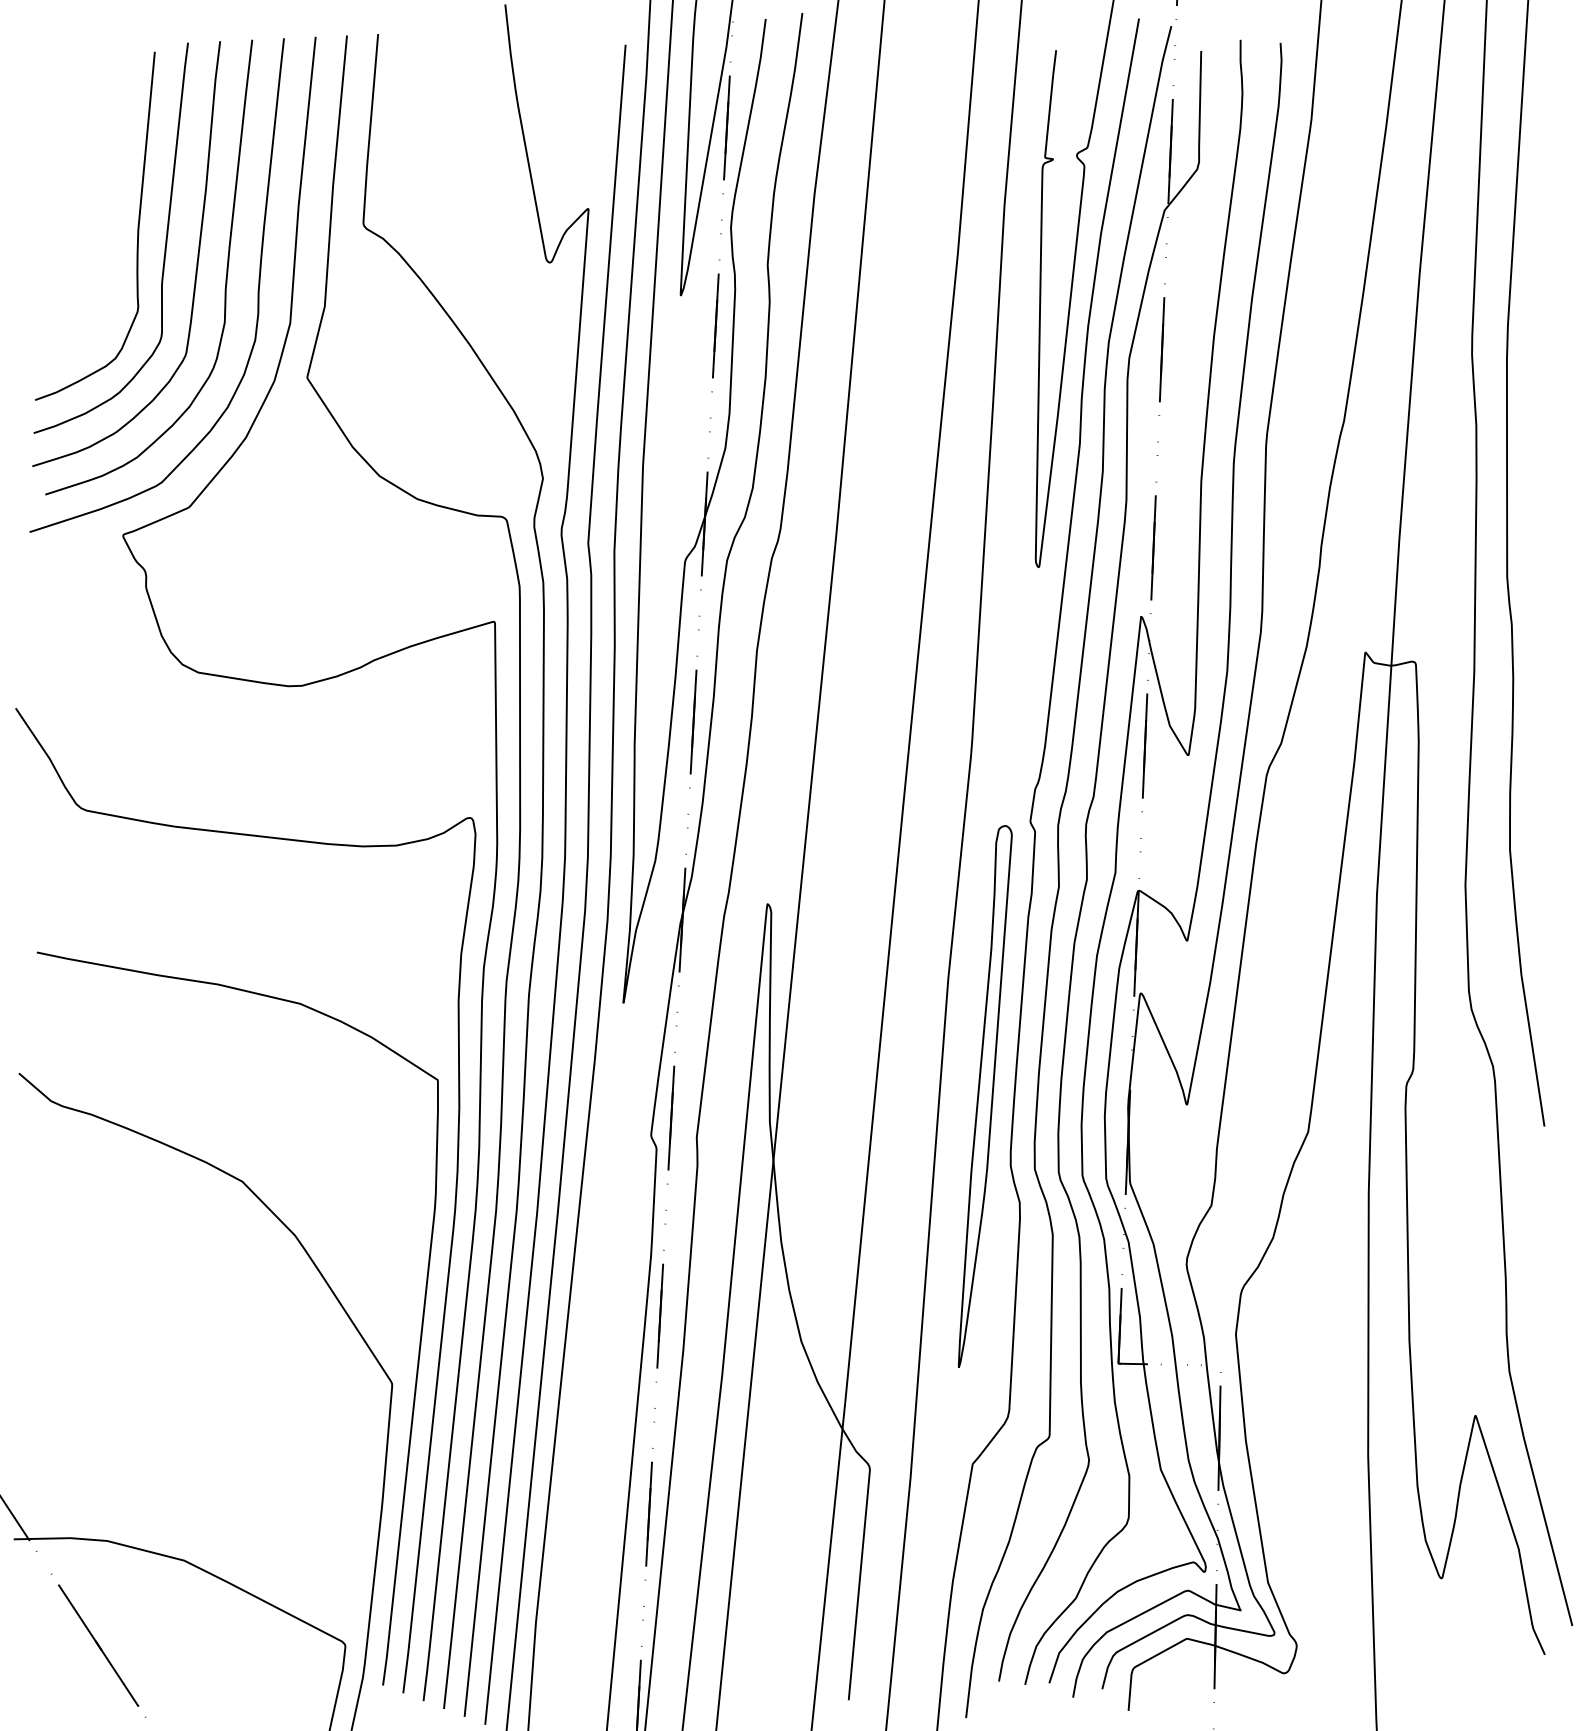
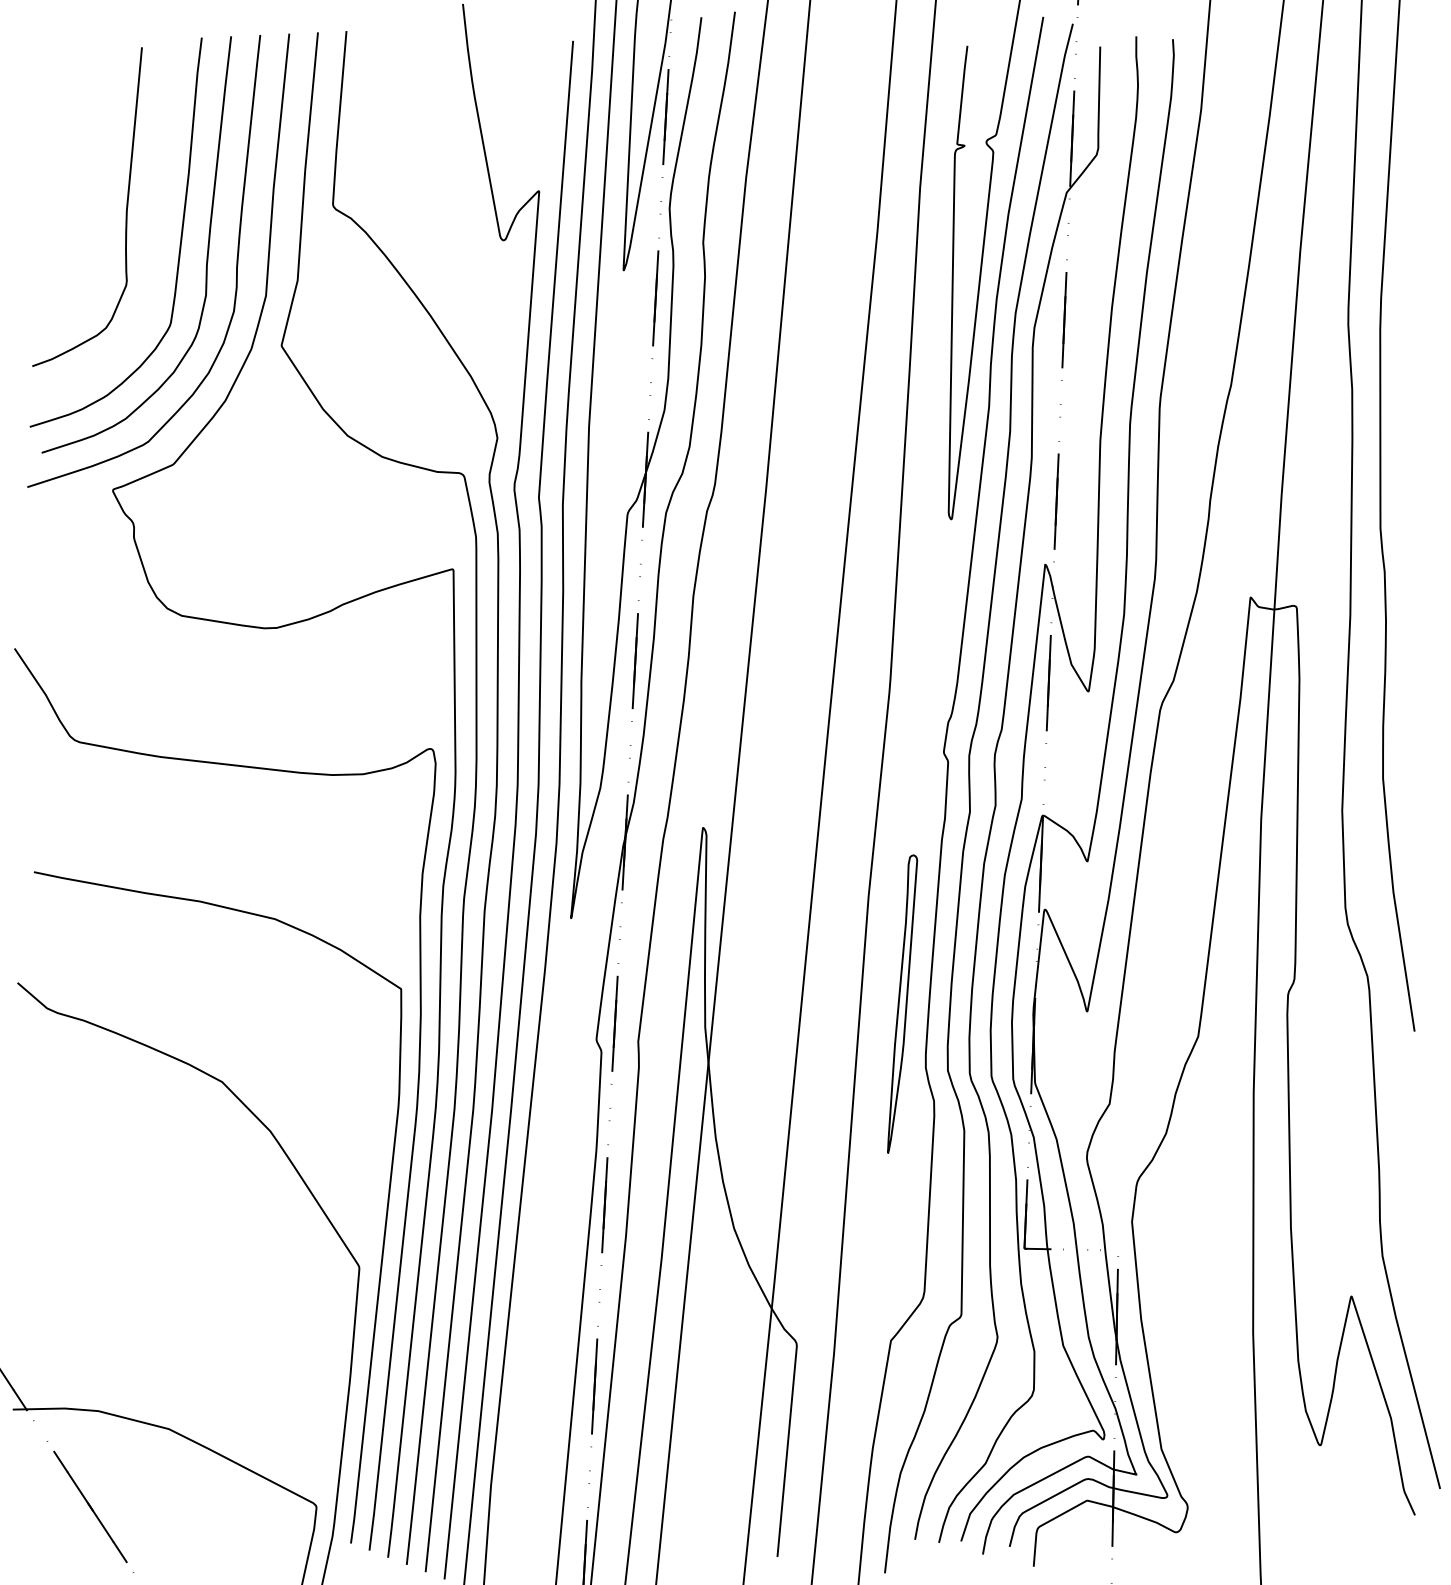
curve: (164, 247) -> (150, 226), removed
part: (985, 1096) -> (902, 1004), size x0.6

